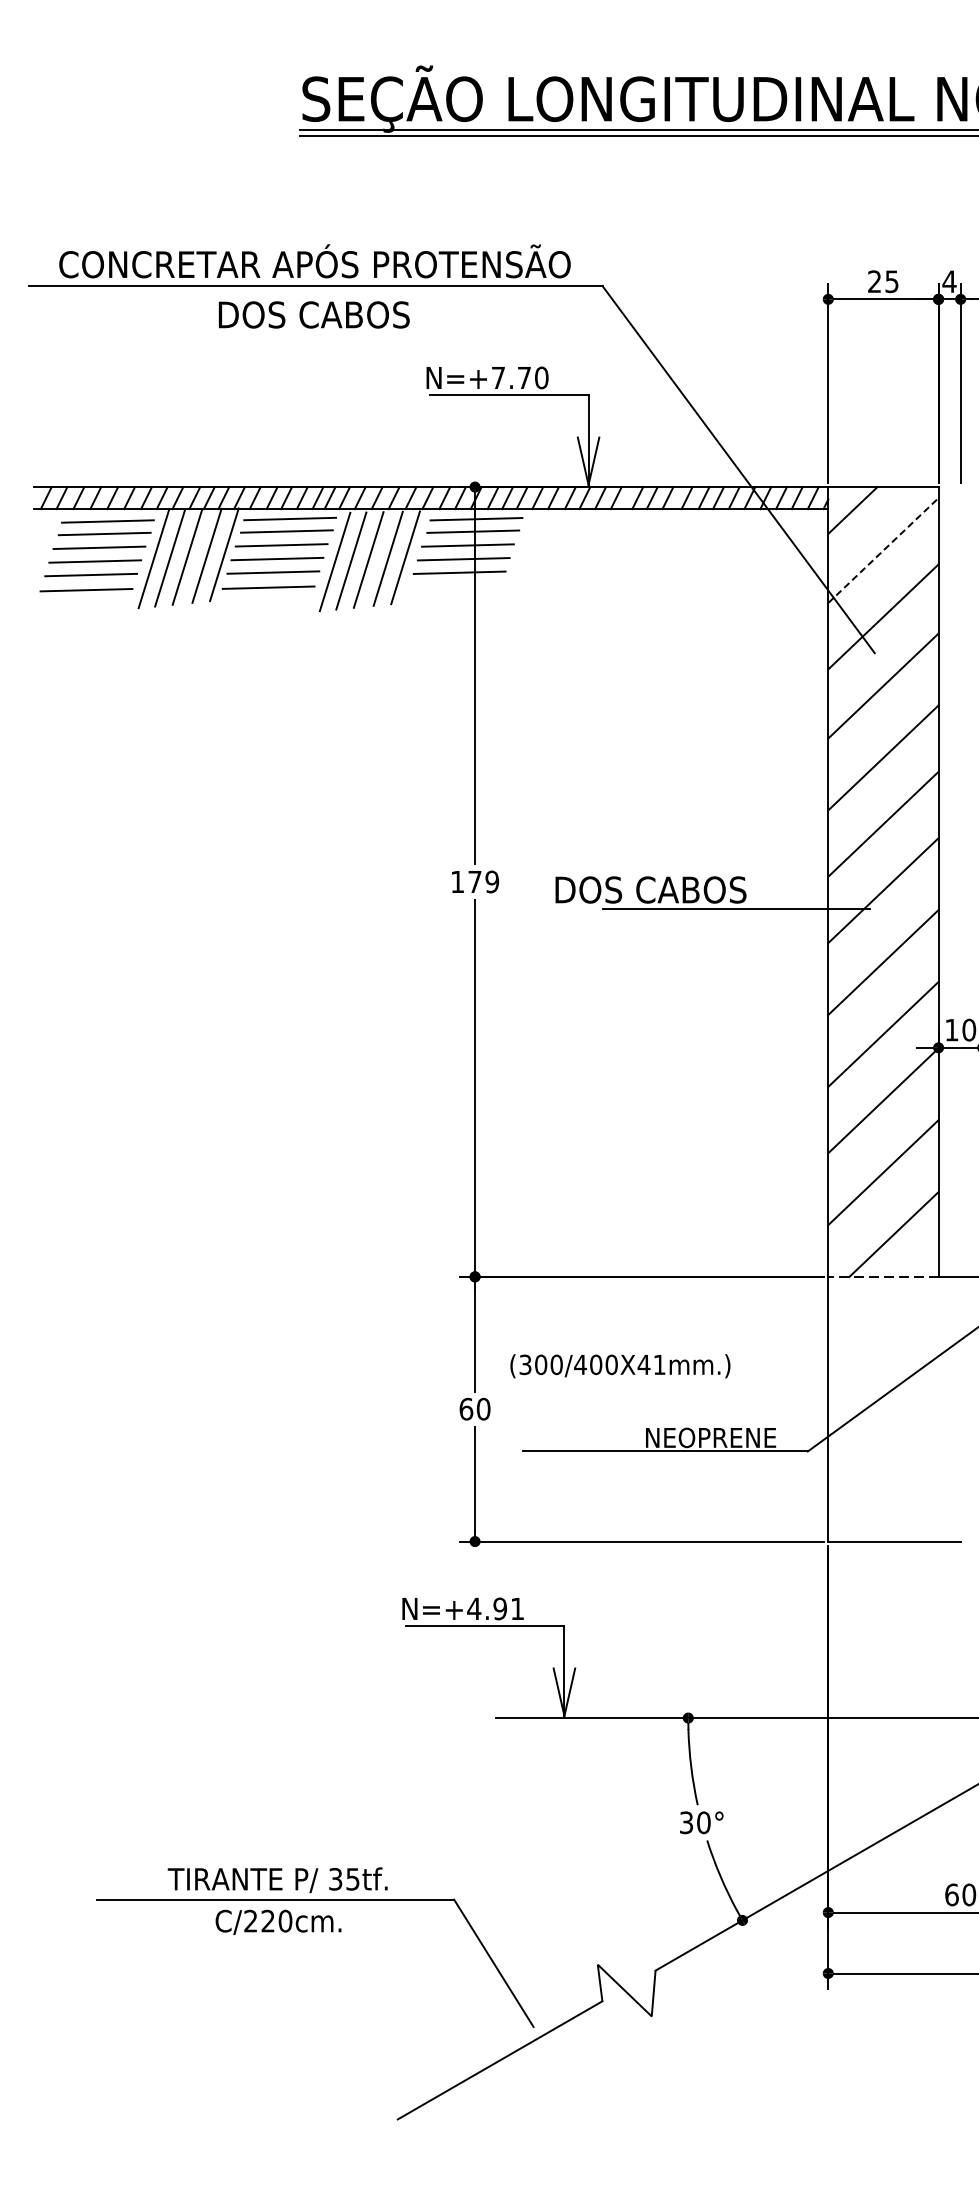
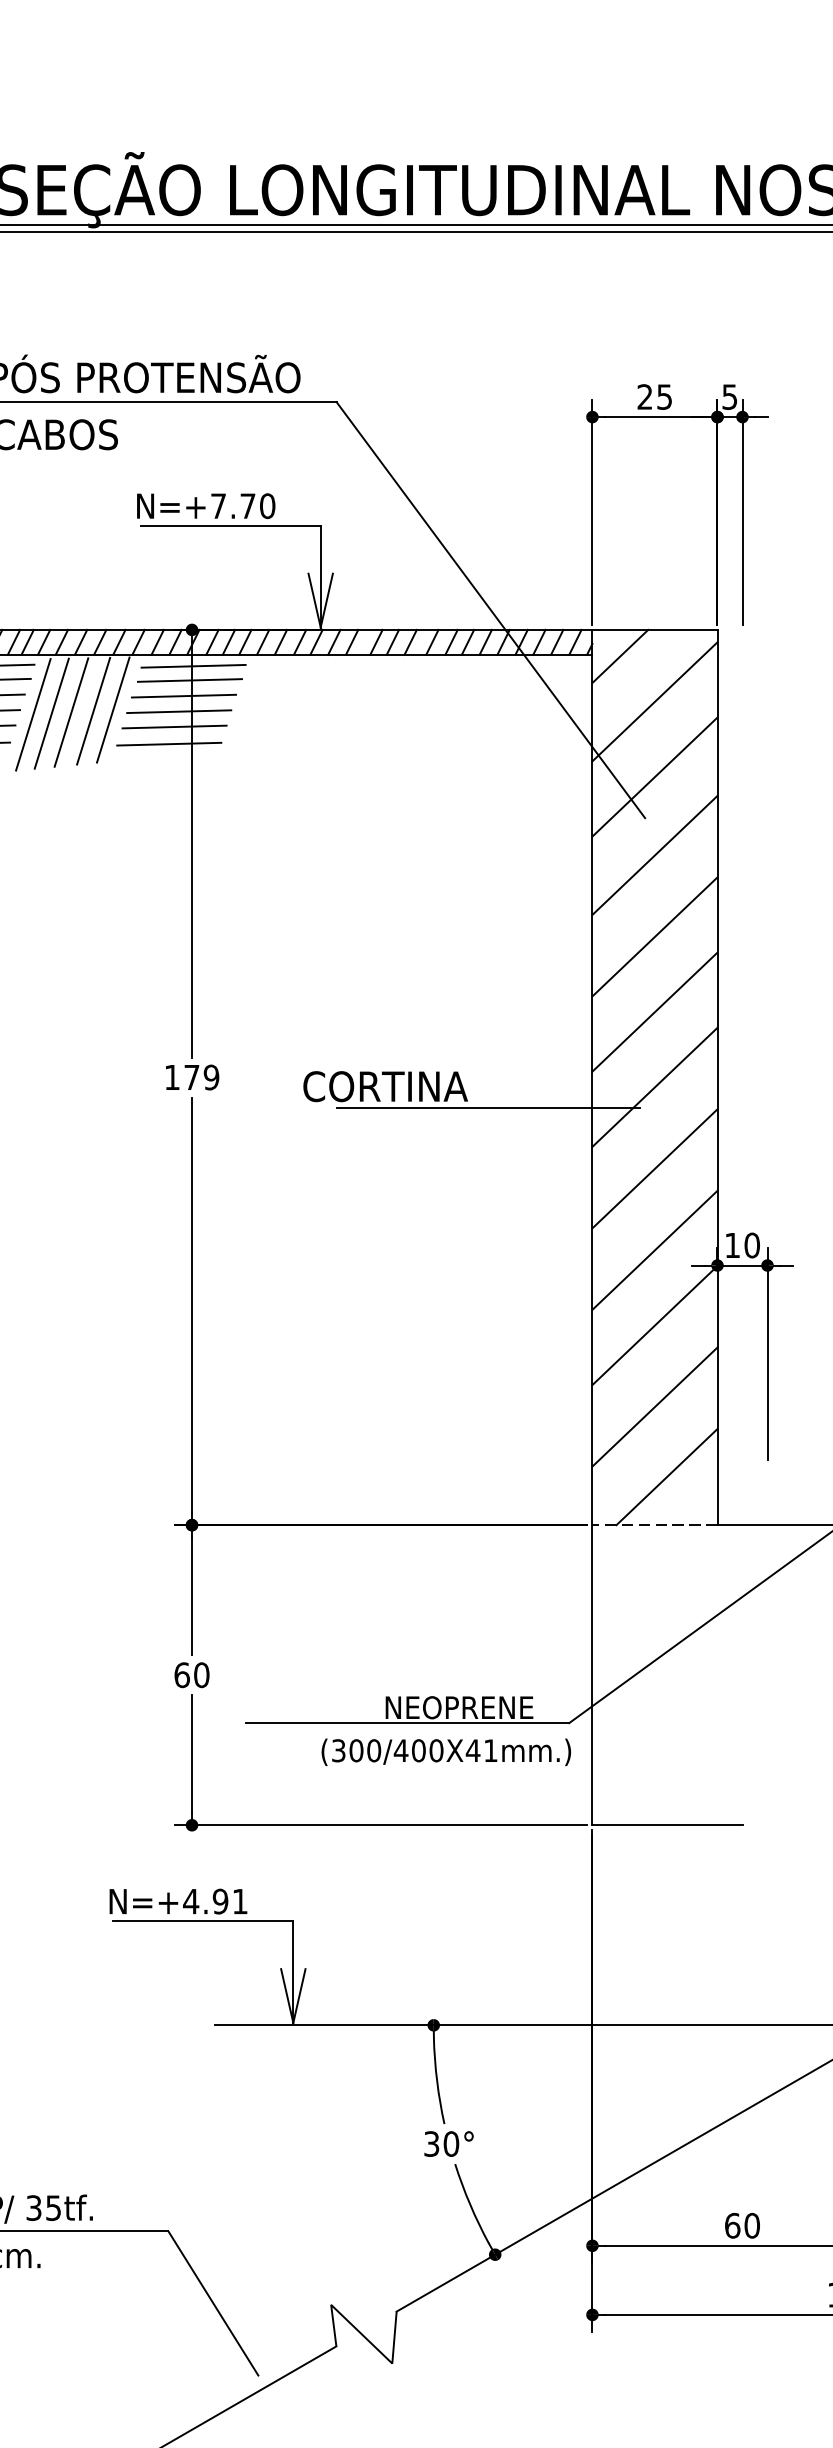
text: (949, 281) -> (729, 396), 4 -> 5
line: (883, 550) -> (655, 701), dashed -> solid
line: (454, 587) -> (168, 743), added
text: (650, 889) -> (390, 1086), DOS CABOS -> CORTINA
text: (620, 1366) -> (446, 1752), moved

